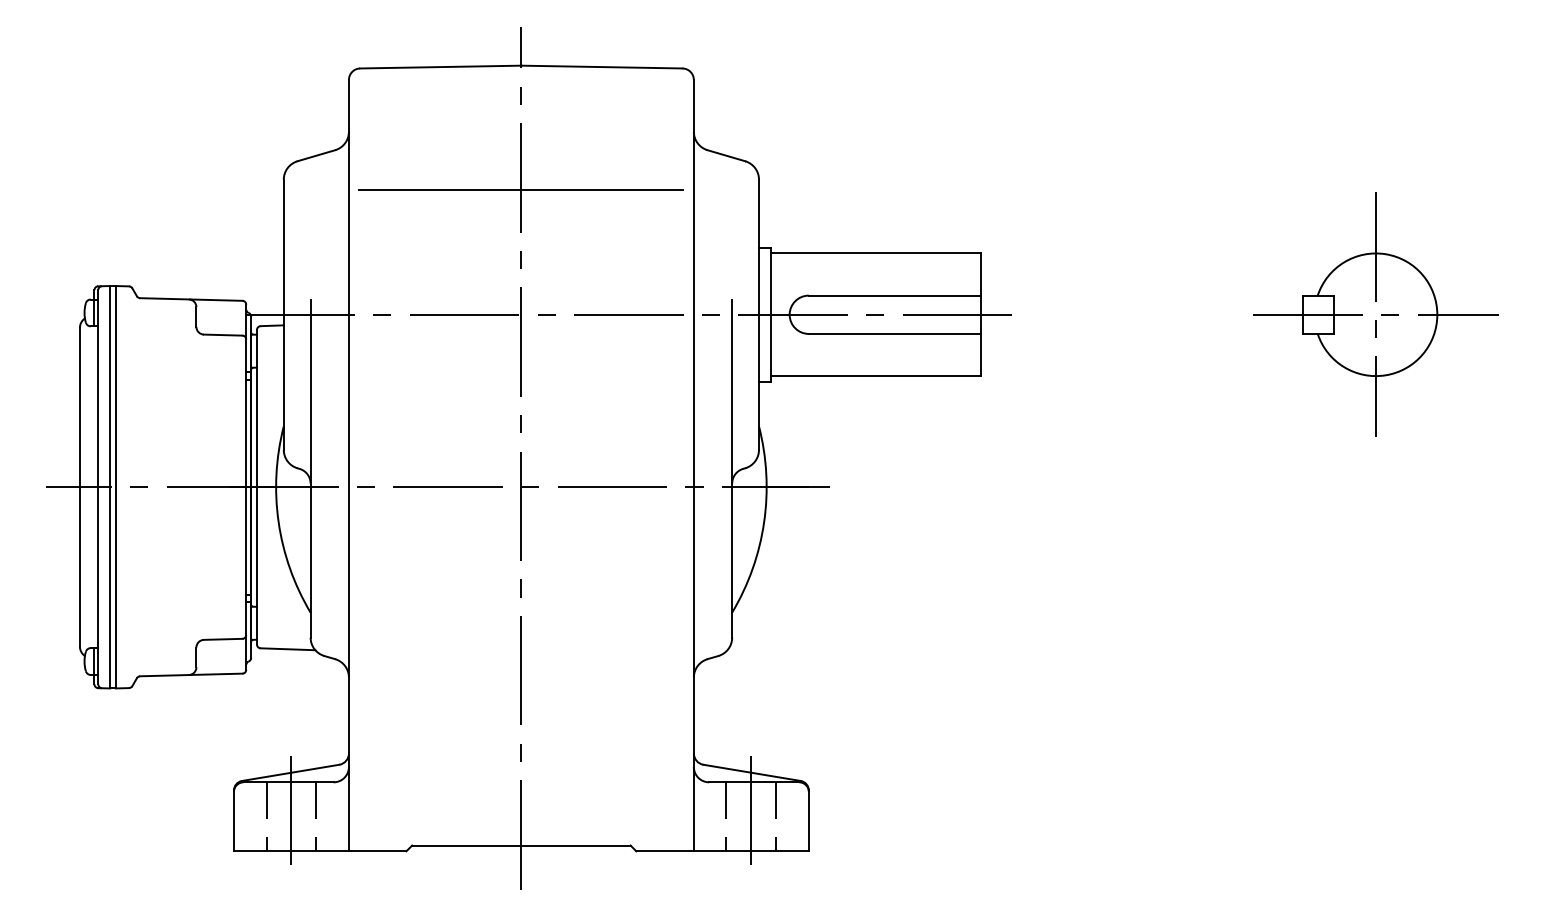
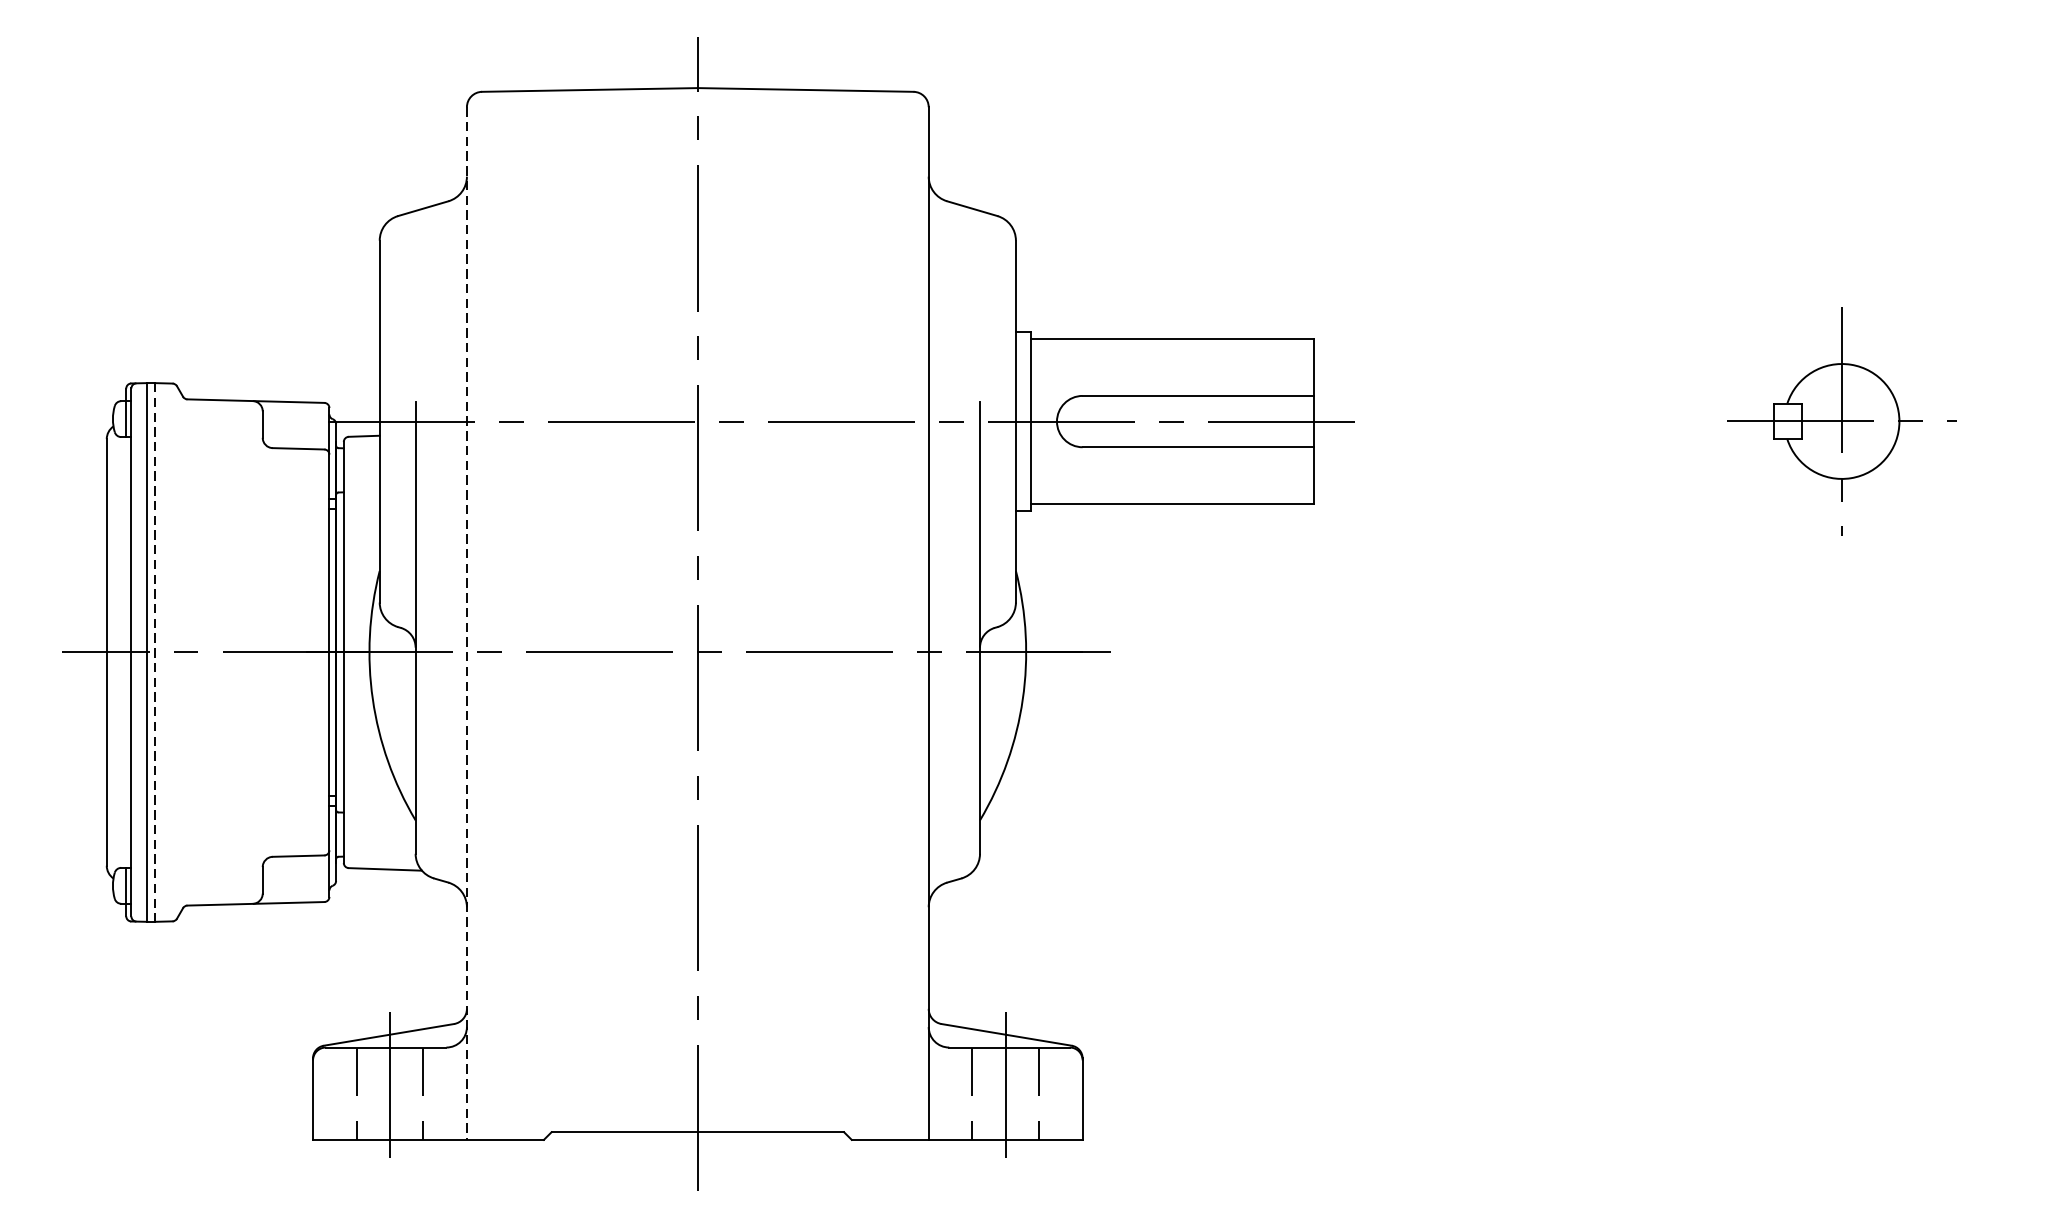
line: (520, 190) -> (696, 255), removed
part: (1375, 314) -> (1841, 421), size x0.7
line: (348, 465) -> (466, 623), solid -> dashed
line: (115, 487) -> (154, 652), solid -> dashed

